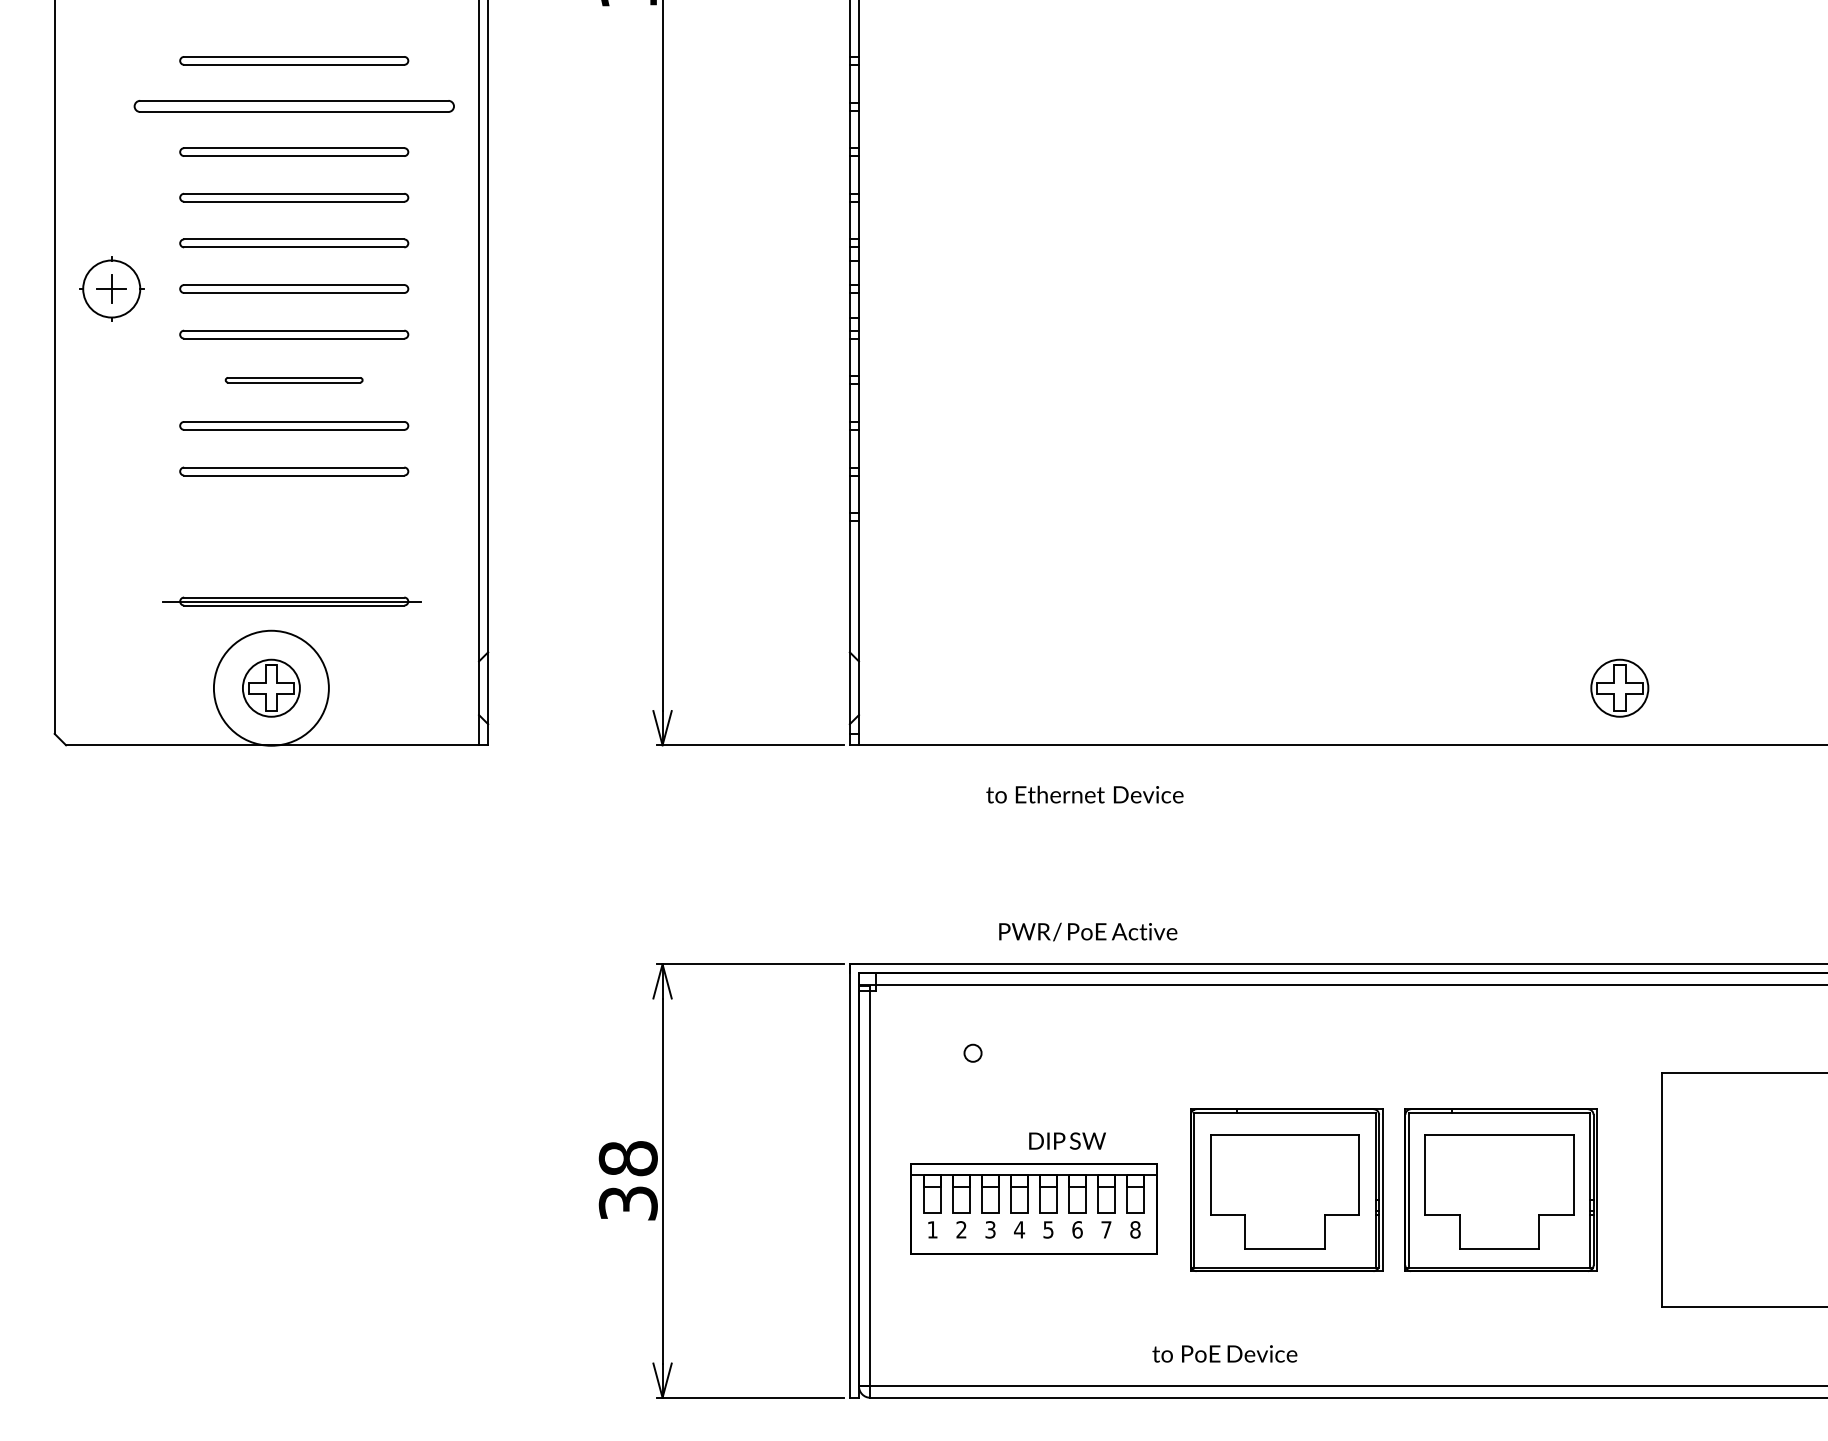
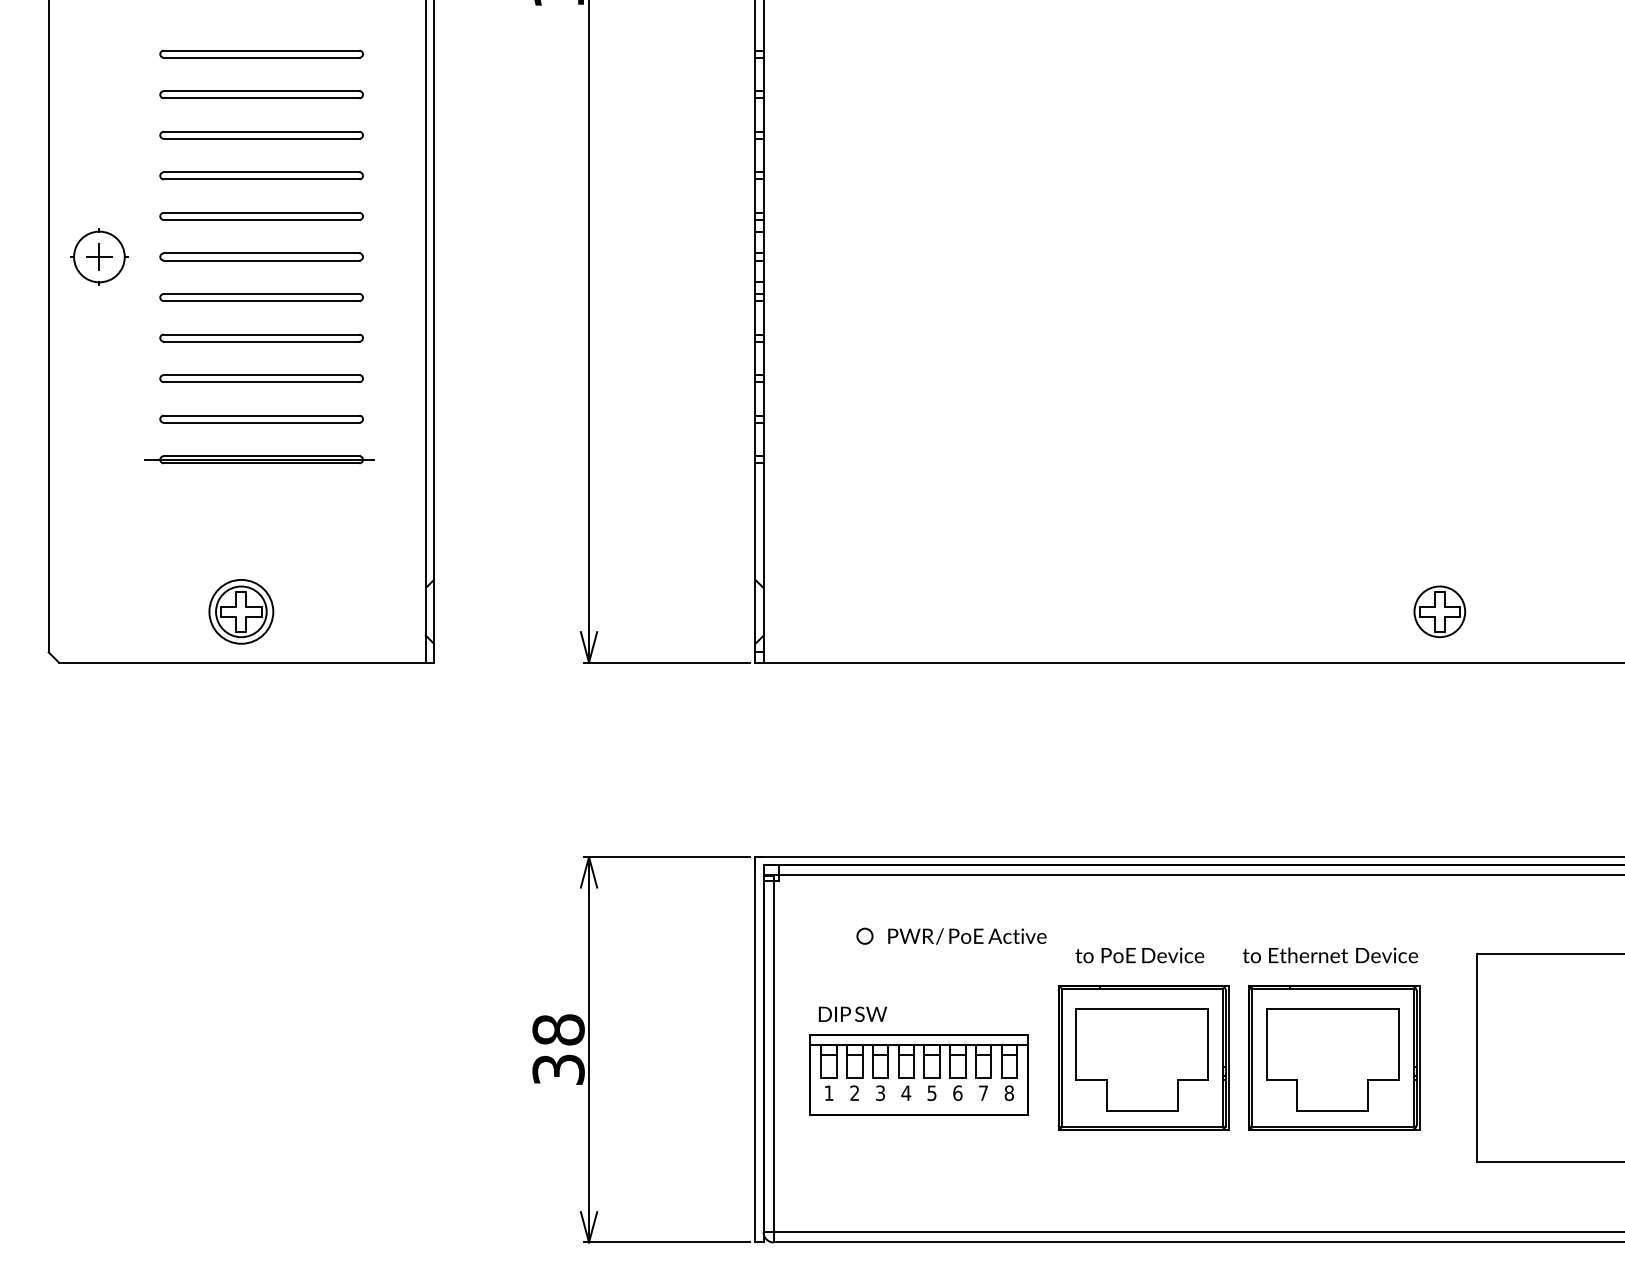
part: (294, 106) -> (261, 94), size x0.71
part: (294, 379) -> (261, 337), size x1.67
part: (291, 601) -> (259, 459), moved
circle: (271, 687) -> (241, 611), size x0.62
text: (1083, 794) -> (1329, 955), moved
text: (1088, 932) -> (967, 936), moved
text: (1067, 1140) -> (852, 1013), moved
text: (1224, 1353) -> (1139, 955), moved

